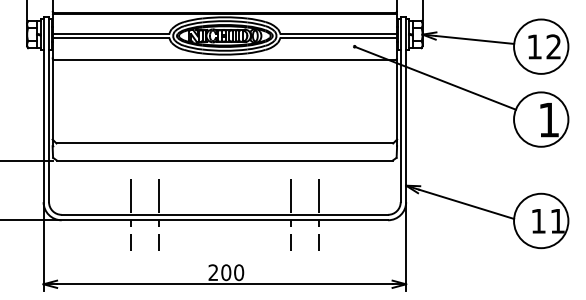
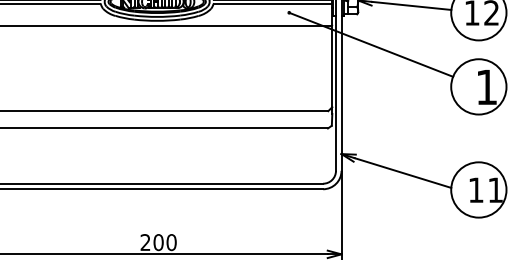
line: (130, 214) -> (61, 183), removed
line: (158, 214) -> (89, 183), removed
line: (291, 214) -> (224, 183), removed
line: (319, 214) -> (253, 183), removed

